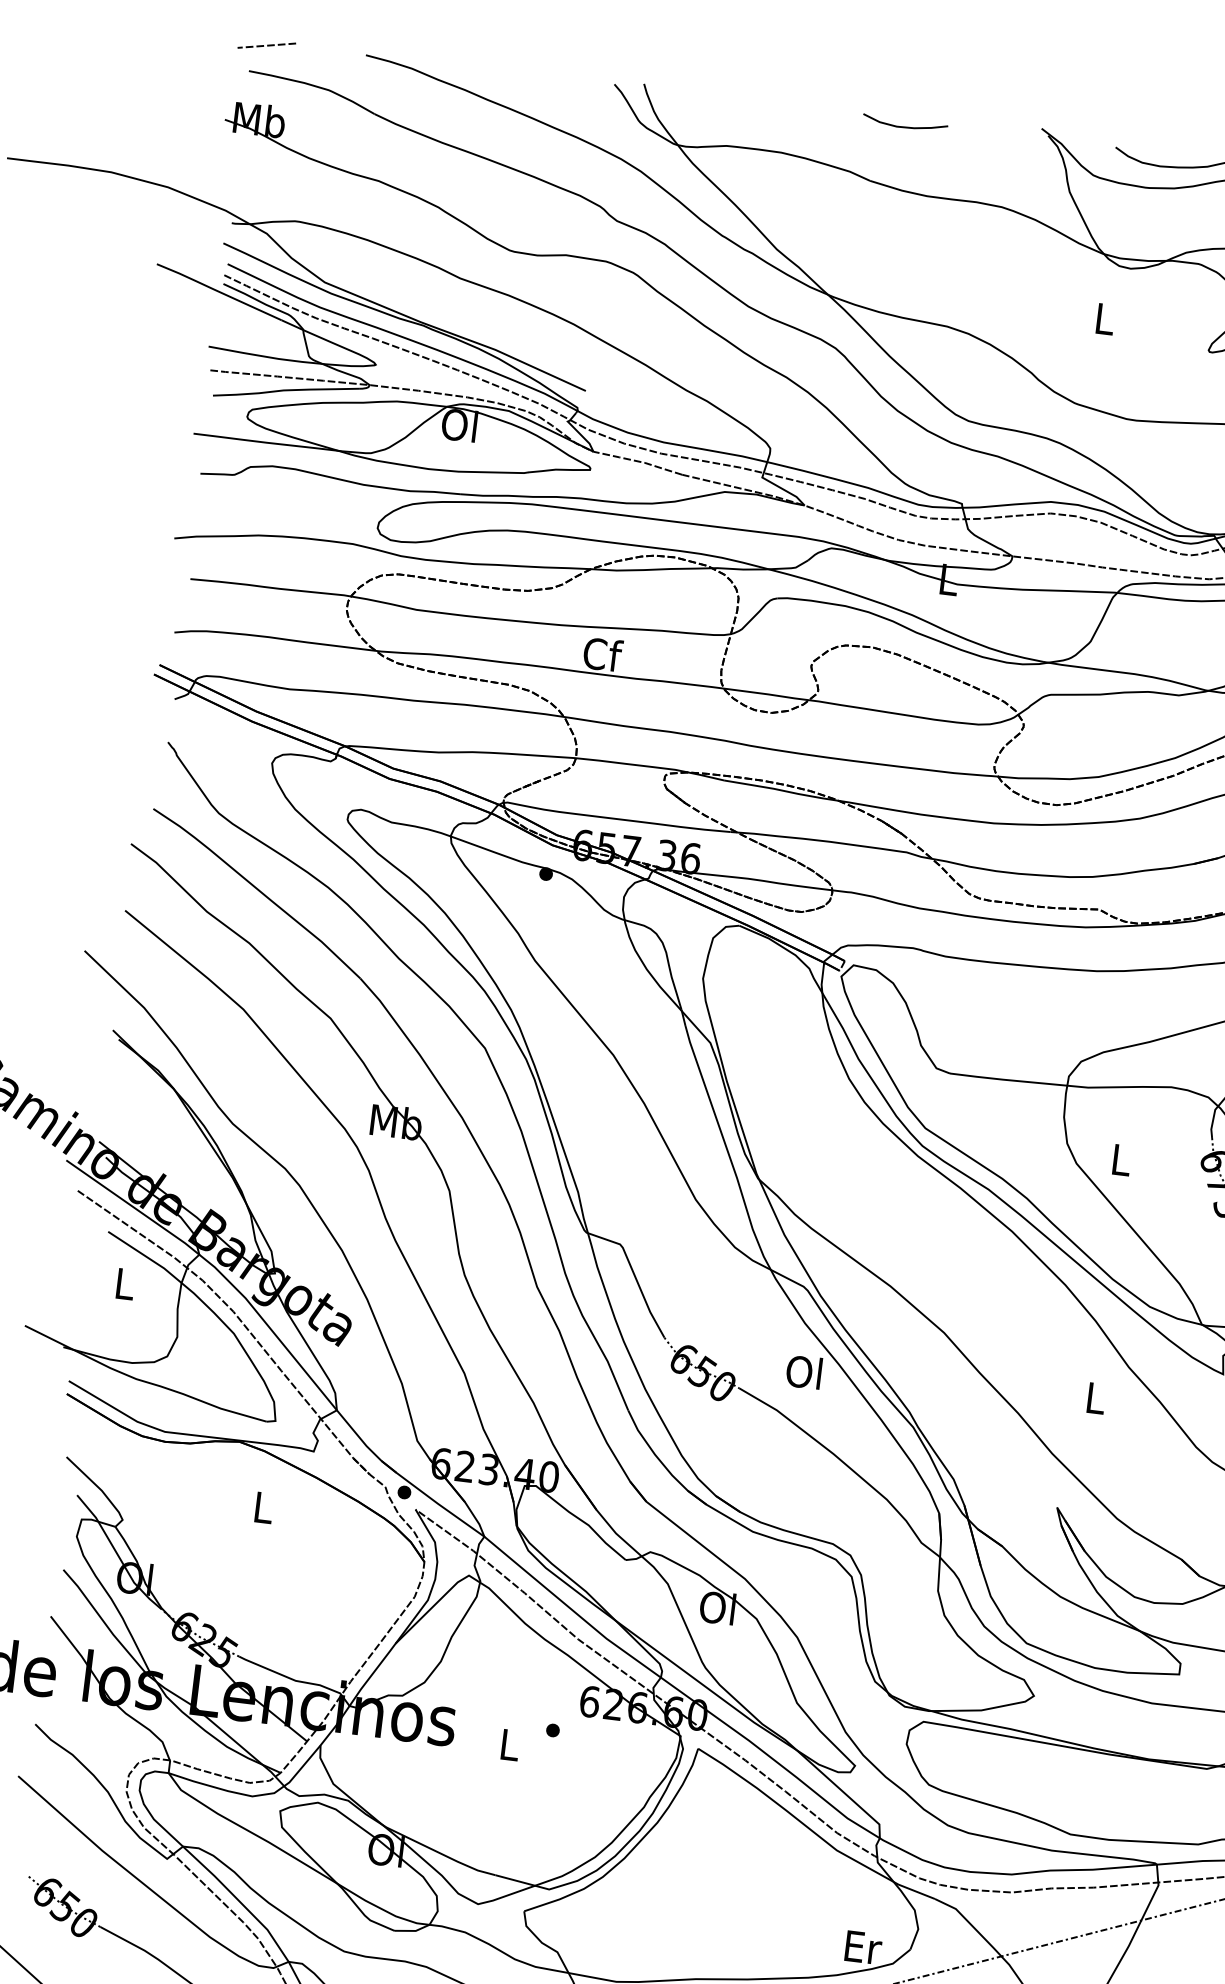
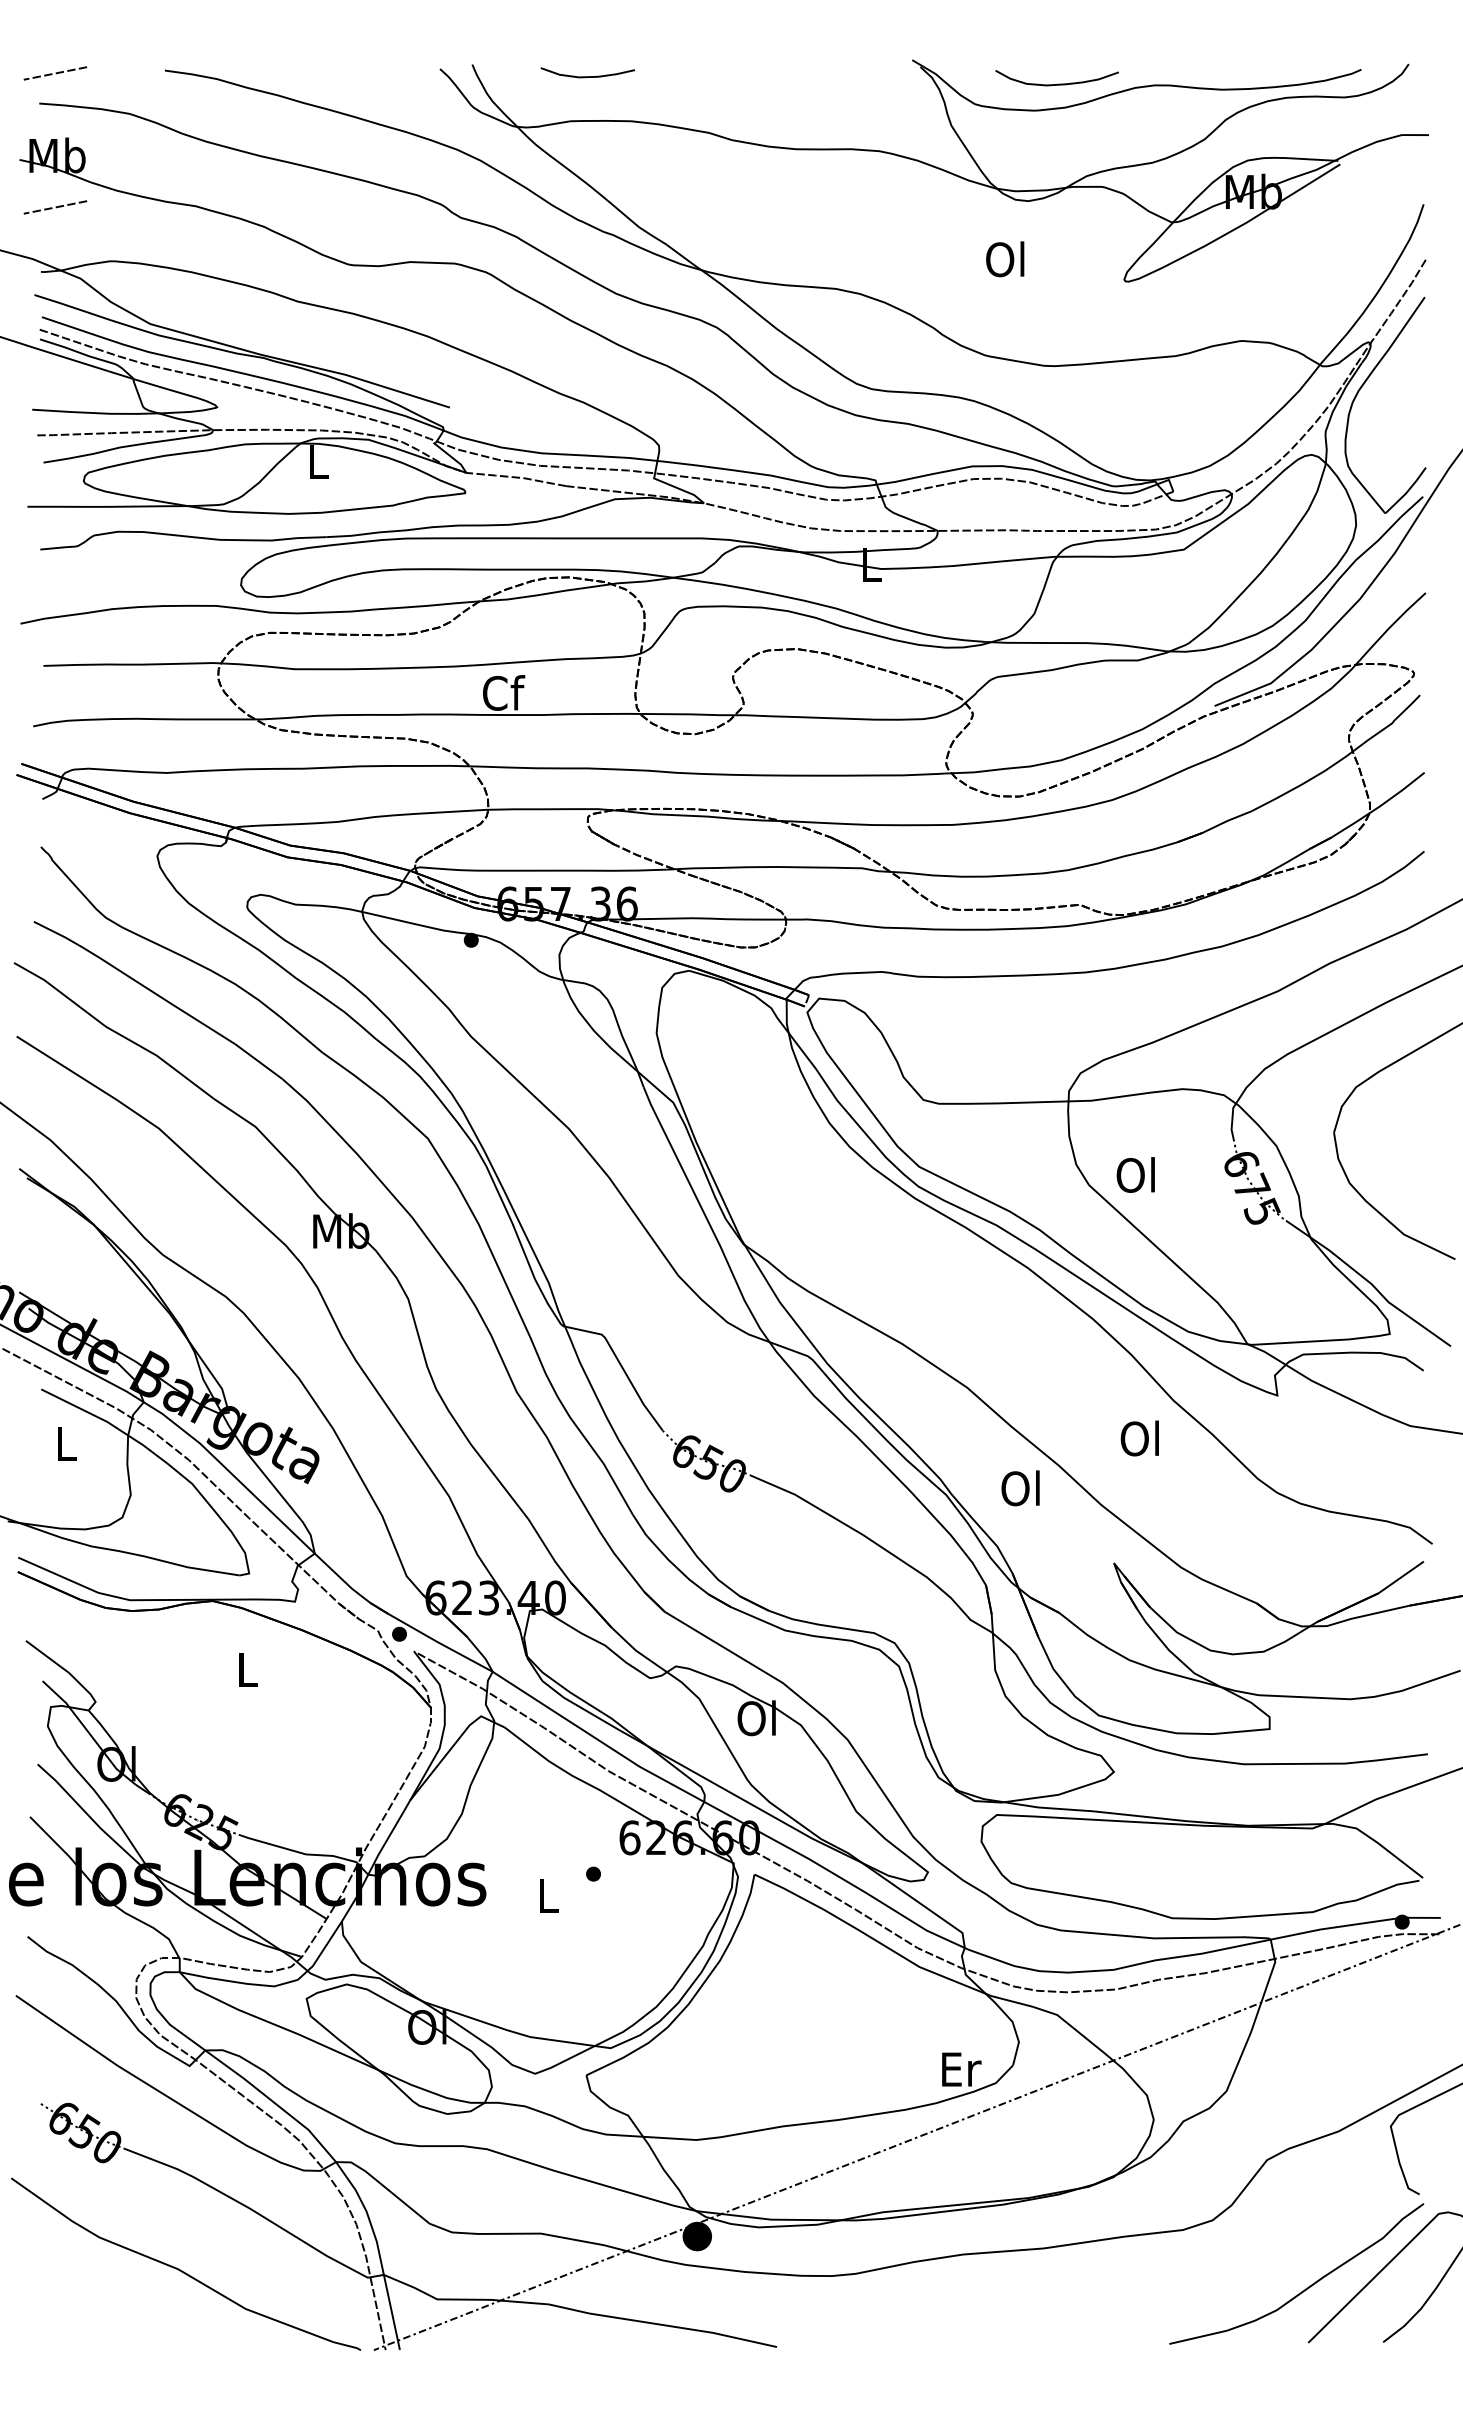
curve: (904, 126) -> (587, 76), moved
line: (252, 166) -> (55, 207), added
text: (1103, 318) -> (1005, 259), L -> Ol
text: (459, 424) -> (316, 461), Ol -> L
text: (1119, 1159) -> (1135, 1174), L -> Ol
text: (803, 1372) -> (1020, 1488), moved
text: (1093, 1397) -> (1139, 1438), L -> Ol

